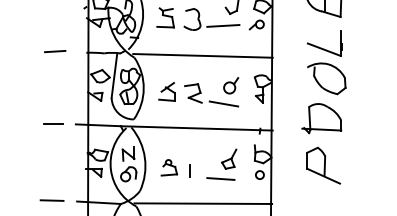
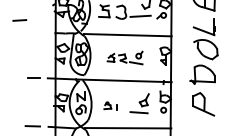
line: (54, 51) -> (19, 20), moved
part: (197, 91) -> (124, 57), size x0.7
part: (175, 167) -> (110, 105), size x0.7

